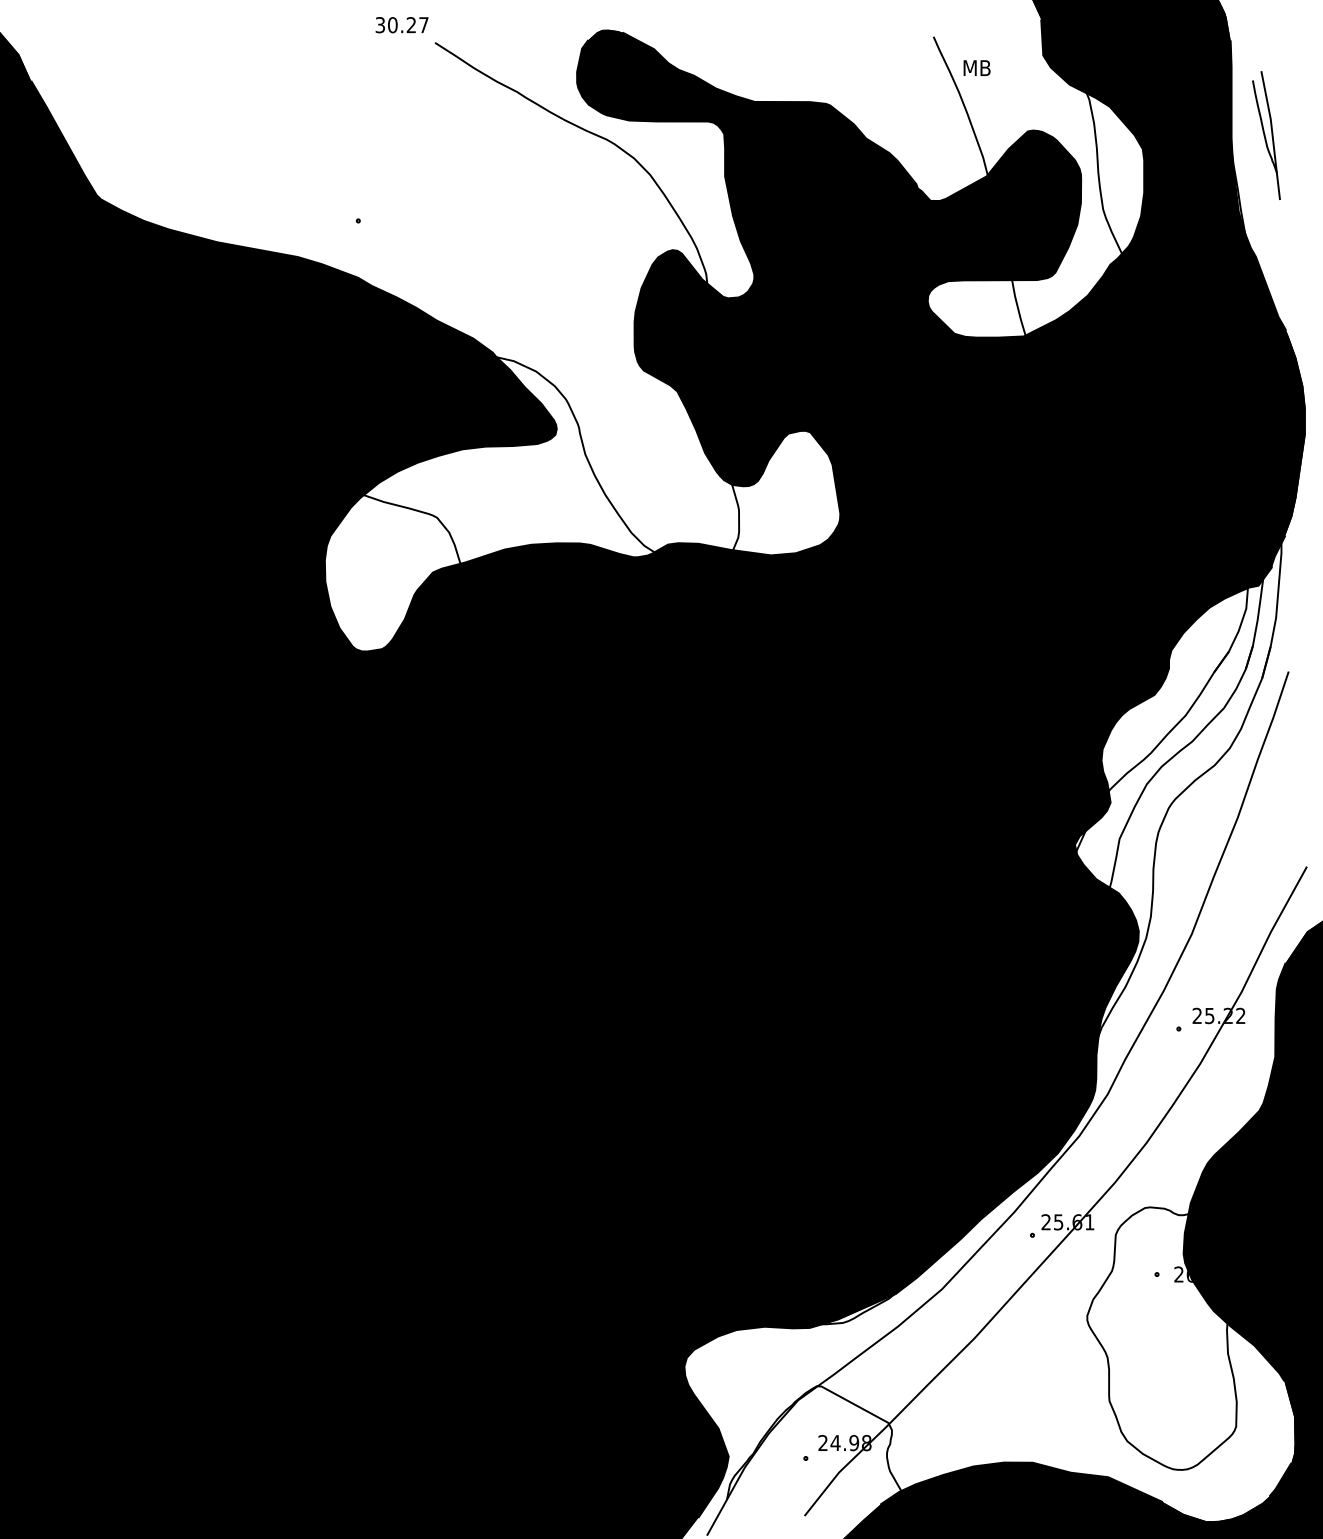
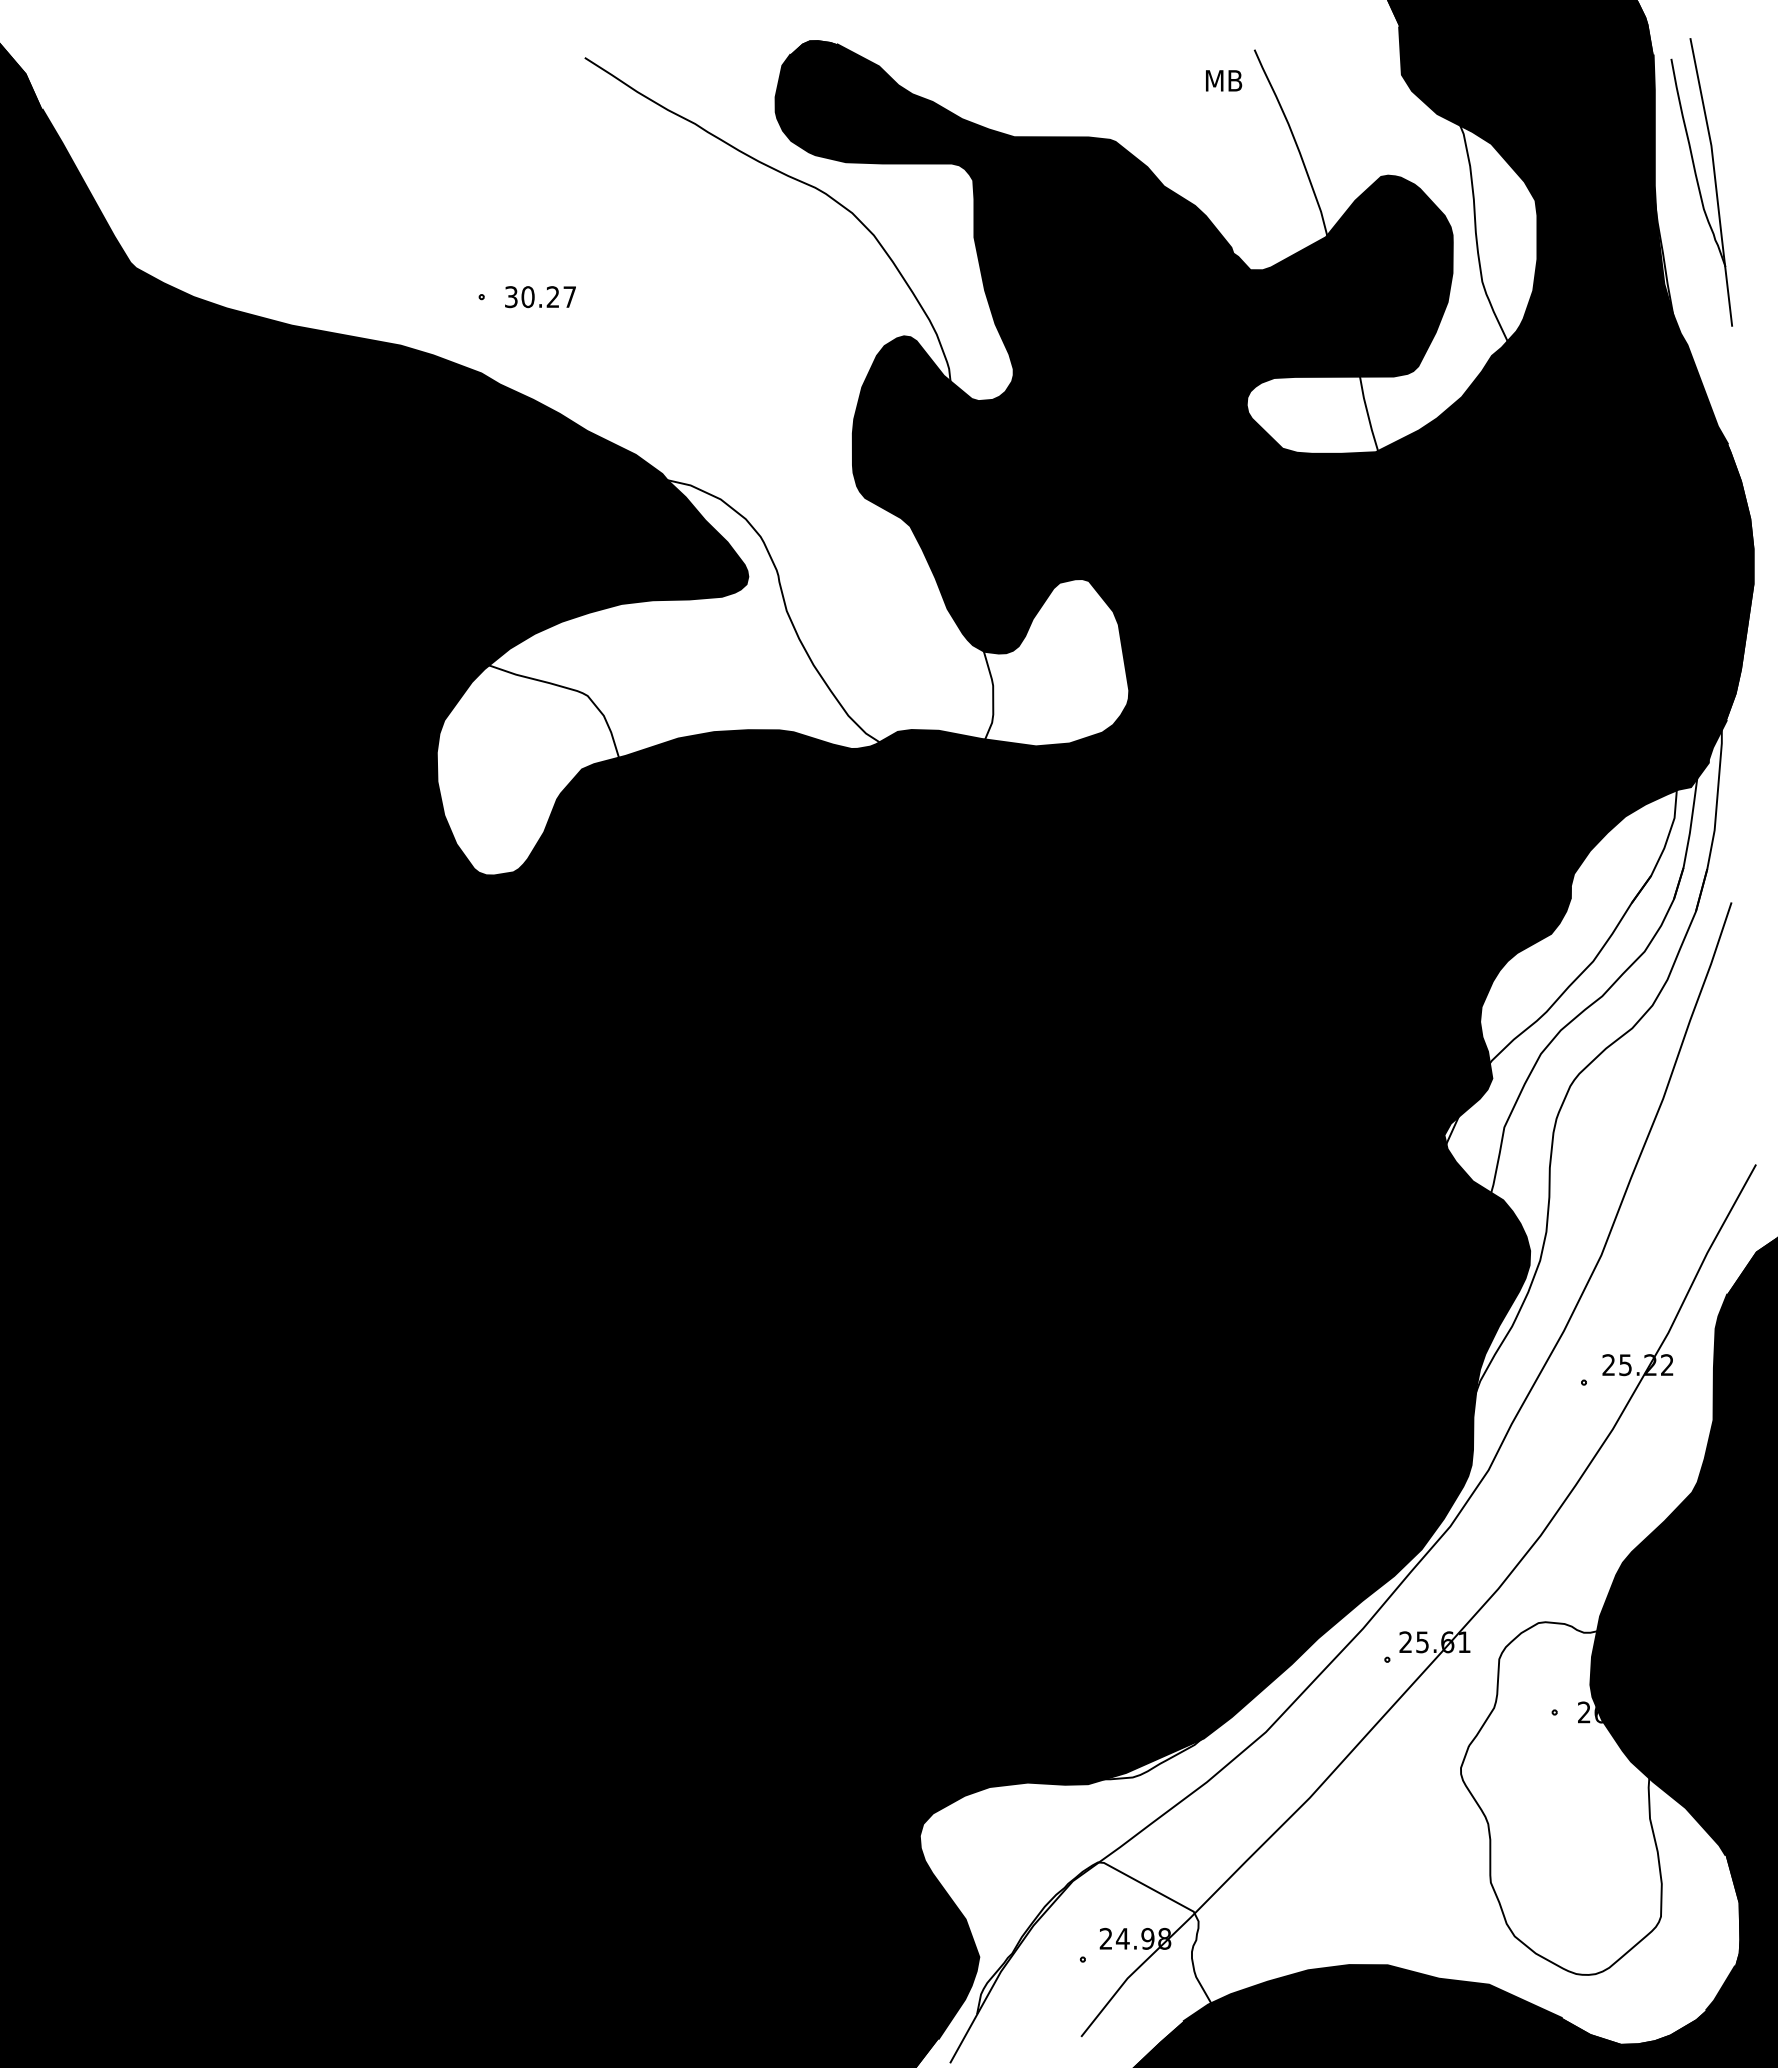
text: (402, 25) -> (540, 297), moved
text: (977, 67) -> (1224, 80), moved
part: (1266, 135) -> (1701, 182), size x1.67

